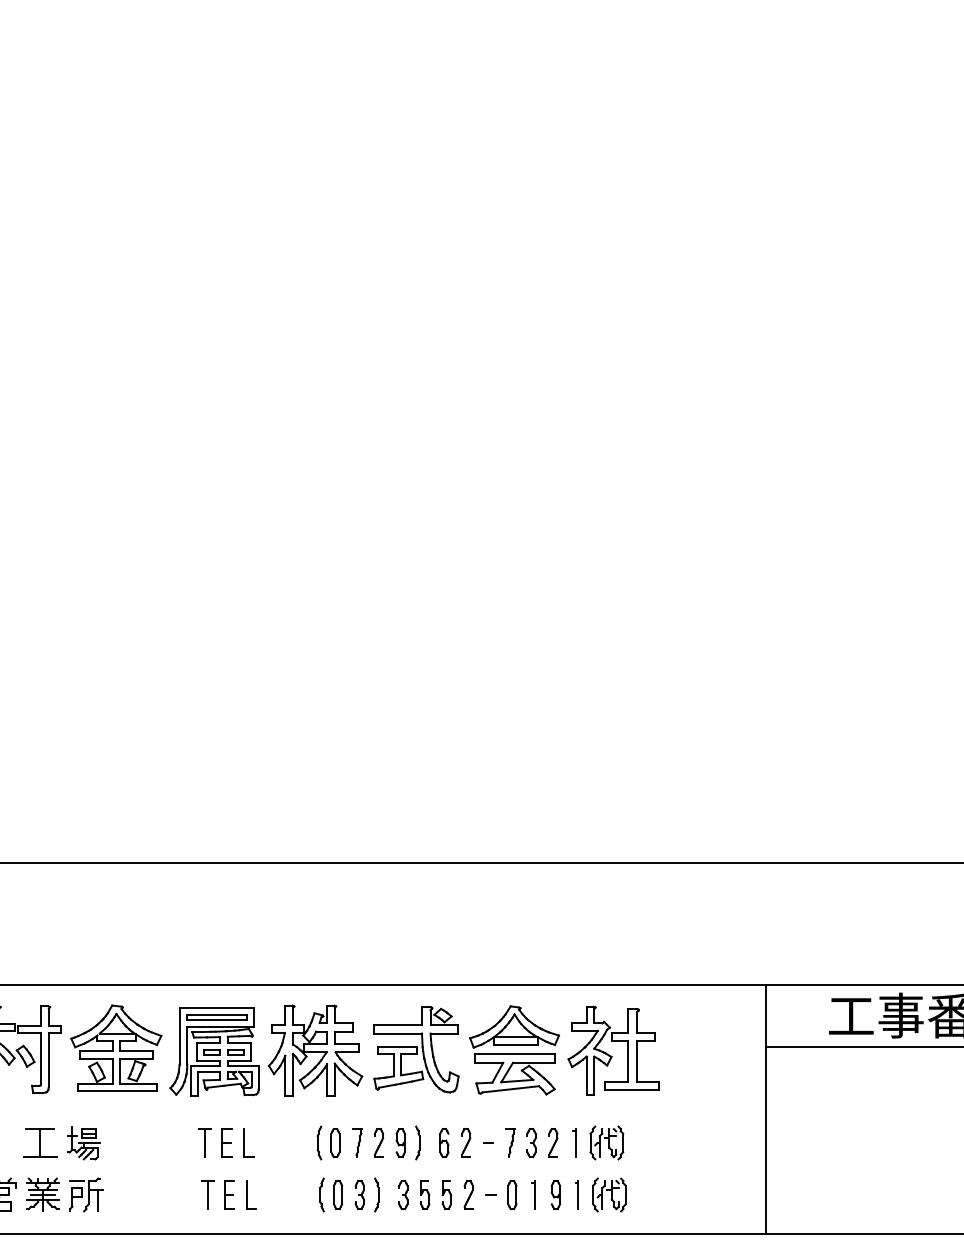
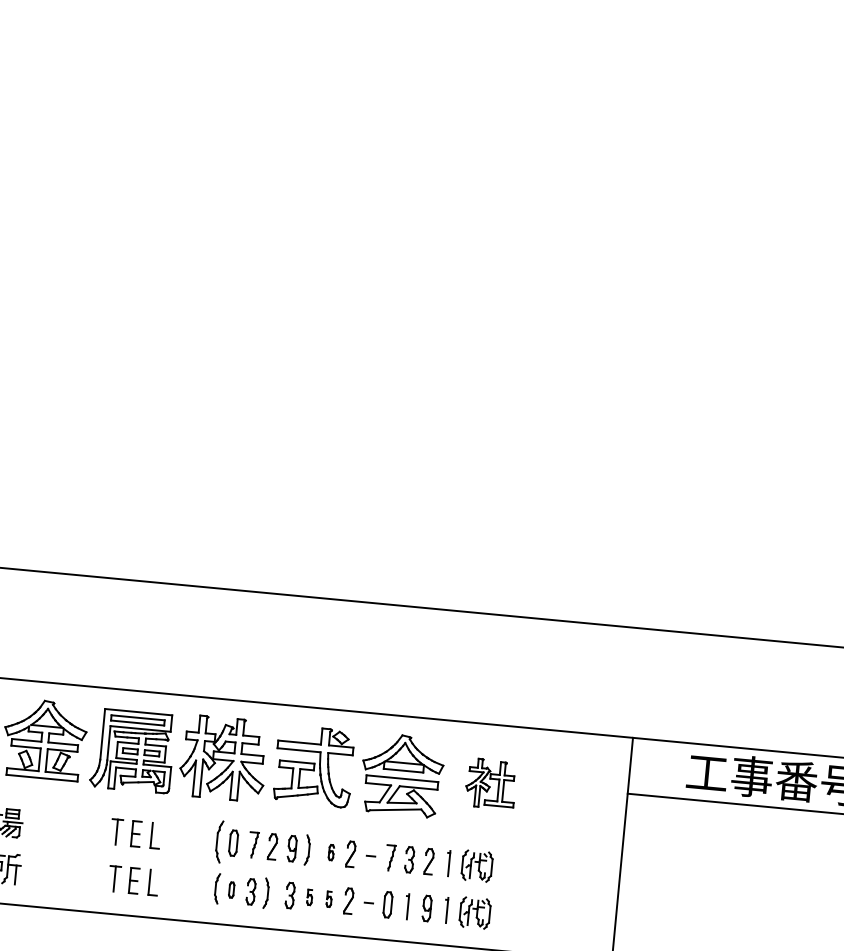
part: (613, 1050) -> (491, 783), size x0.6
part: (319, 1142) -> (219, 841), size x1.4
part: (444, 1143) -> (331, 852), size x0.6
part: (338, 1194) -> (231, 889), size x0.6
part: (425, 1194) -> (310, 897), size x0.6
part: (446, 1194) -> (328, 898), size x0.6

